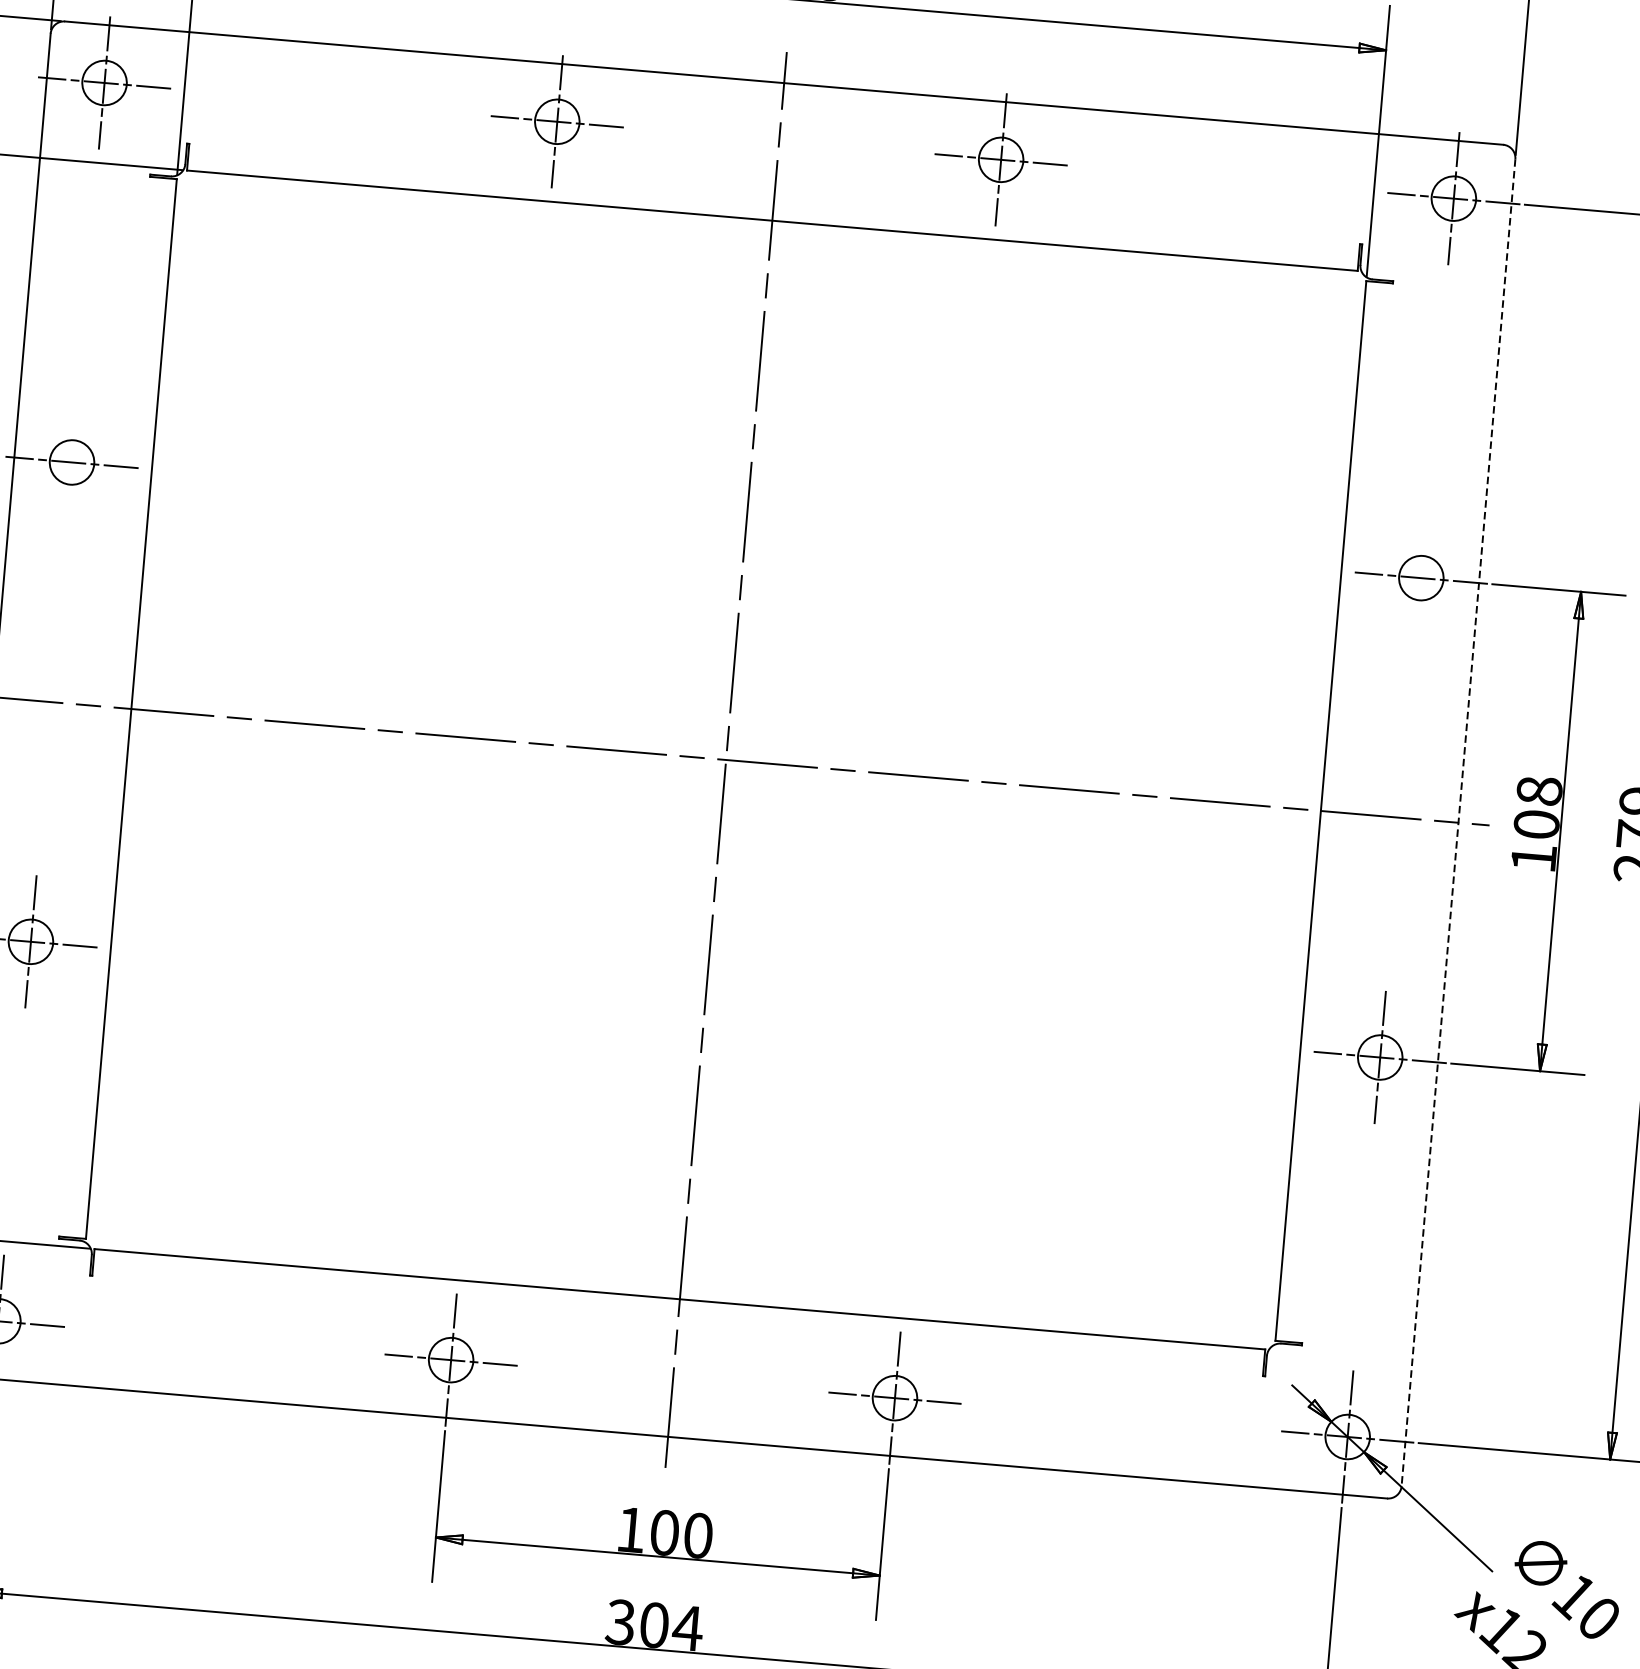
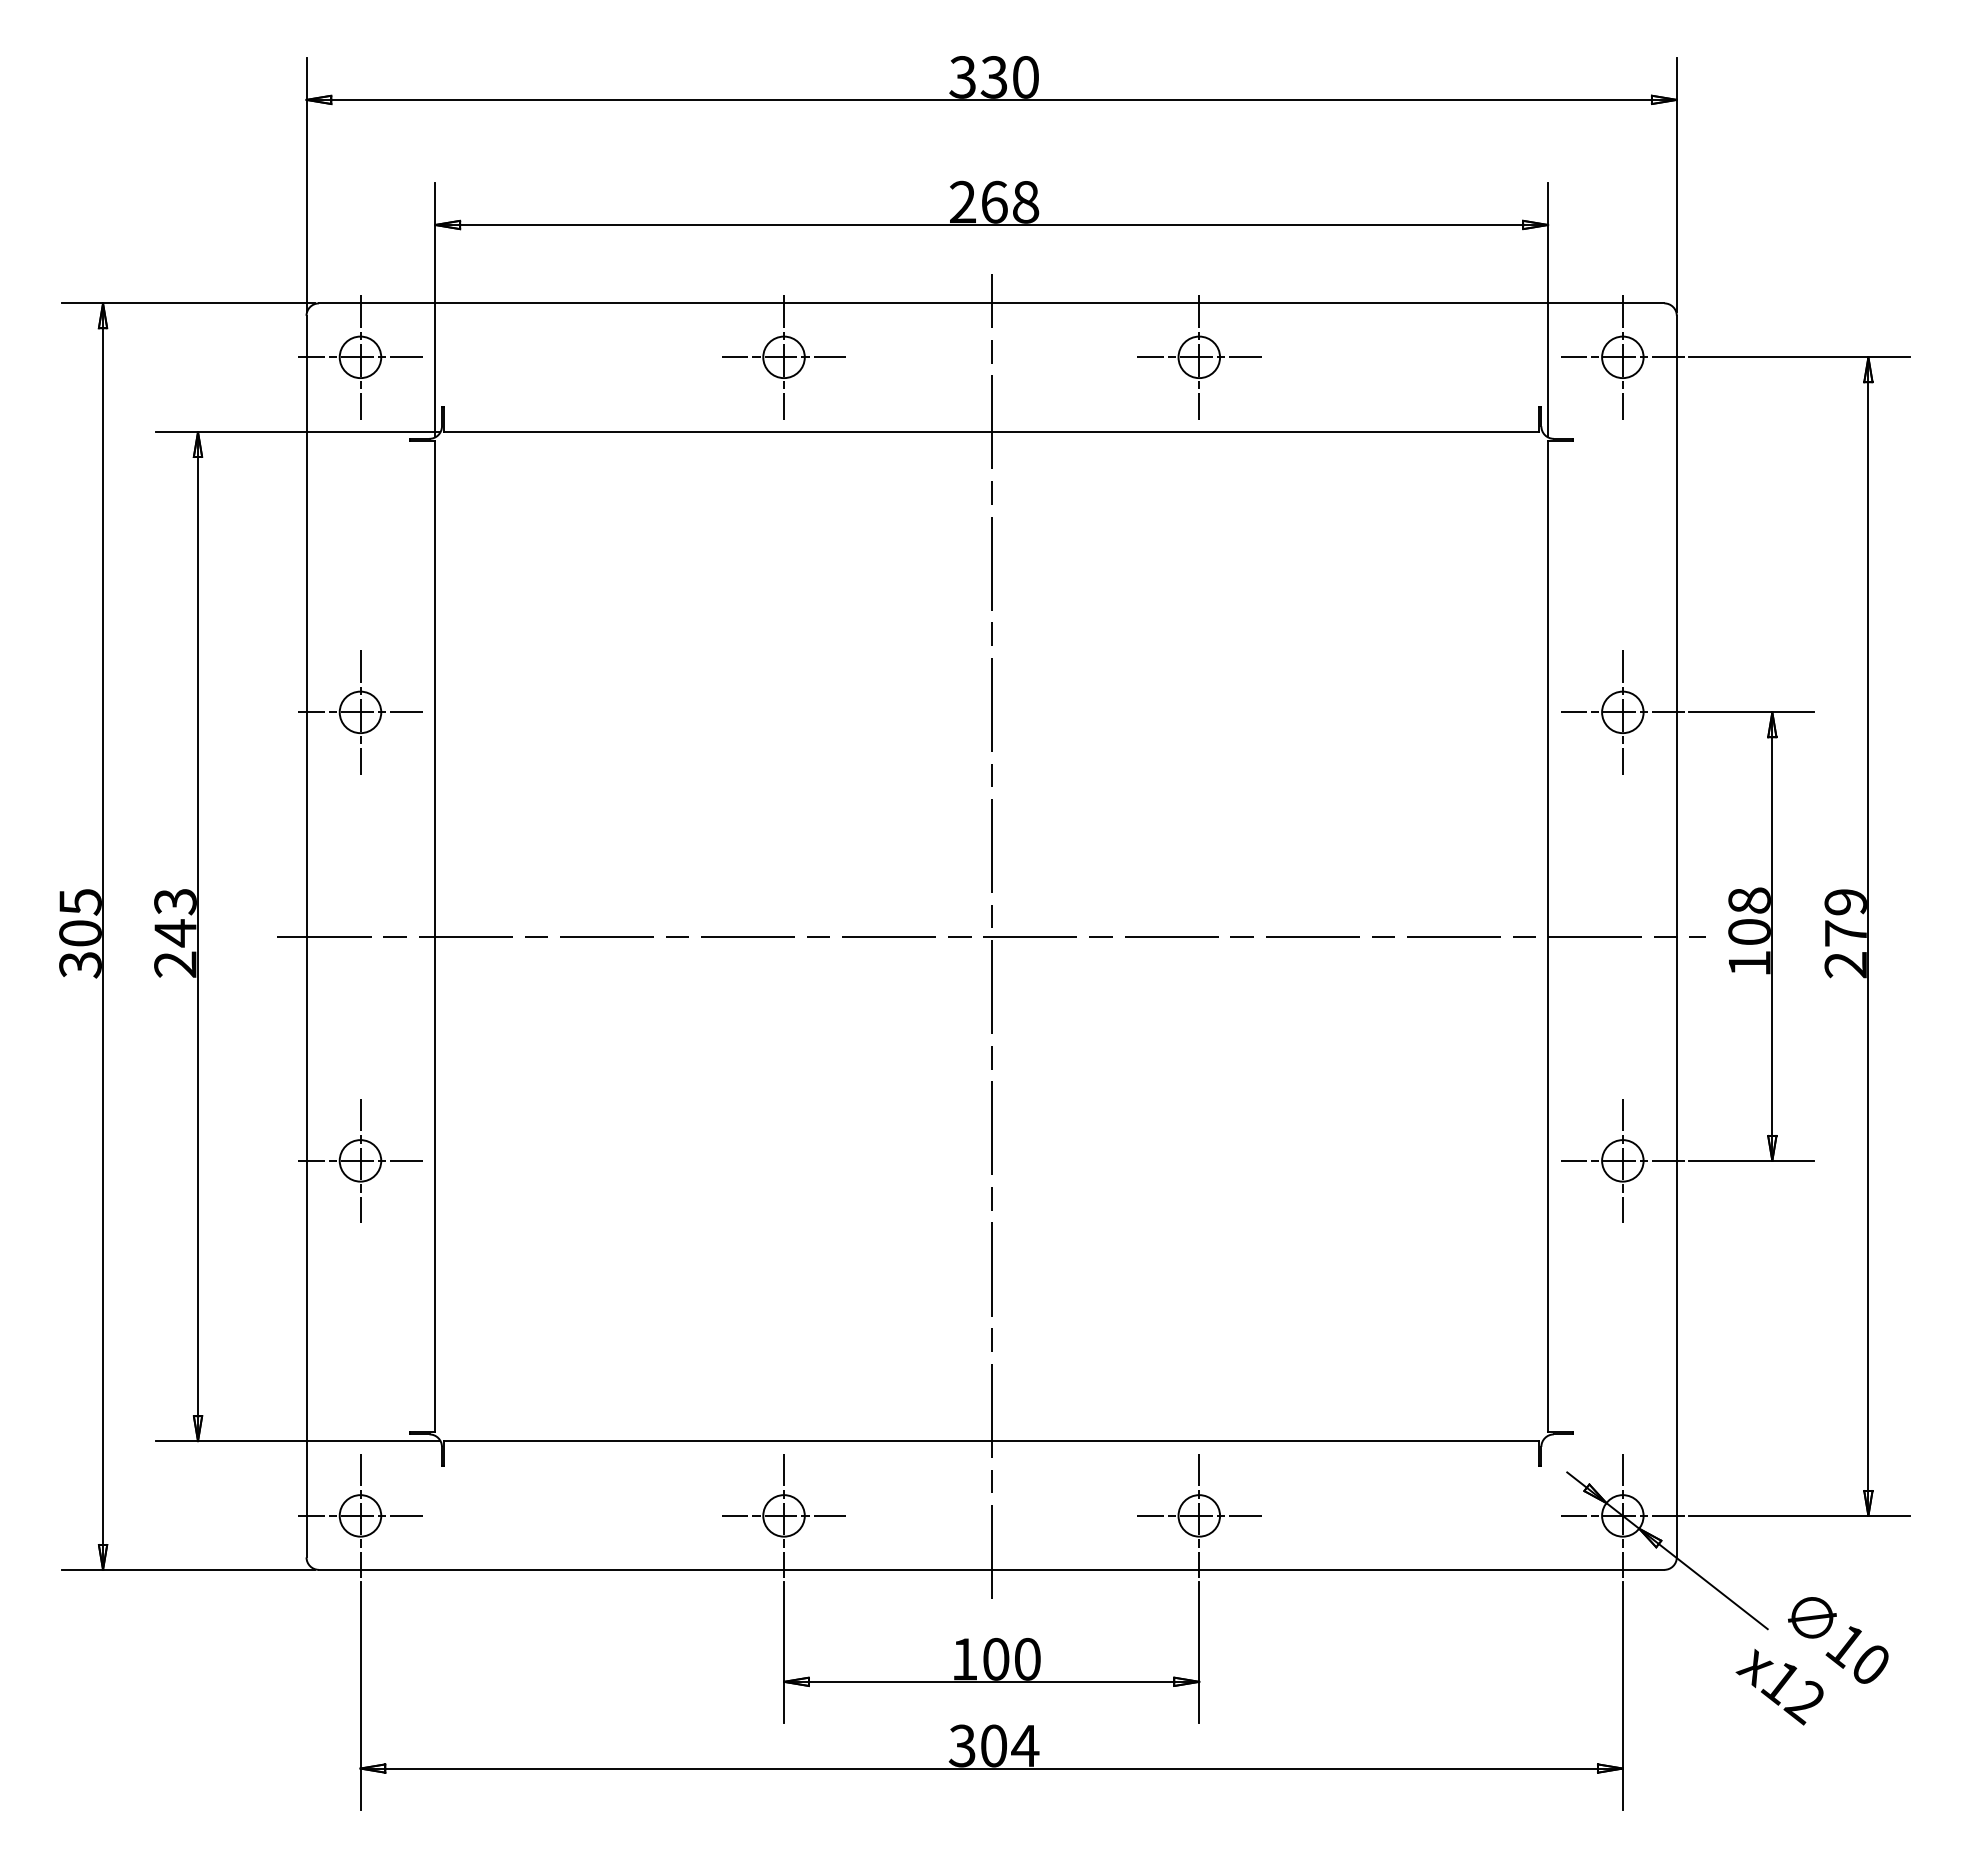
line: (72, 462) -> (360, 712), added
line: (1420, 578) -> (1622, 712), added
line: (1458, 822) -> (1676, 936), dashed -> solid

